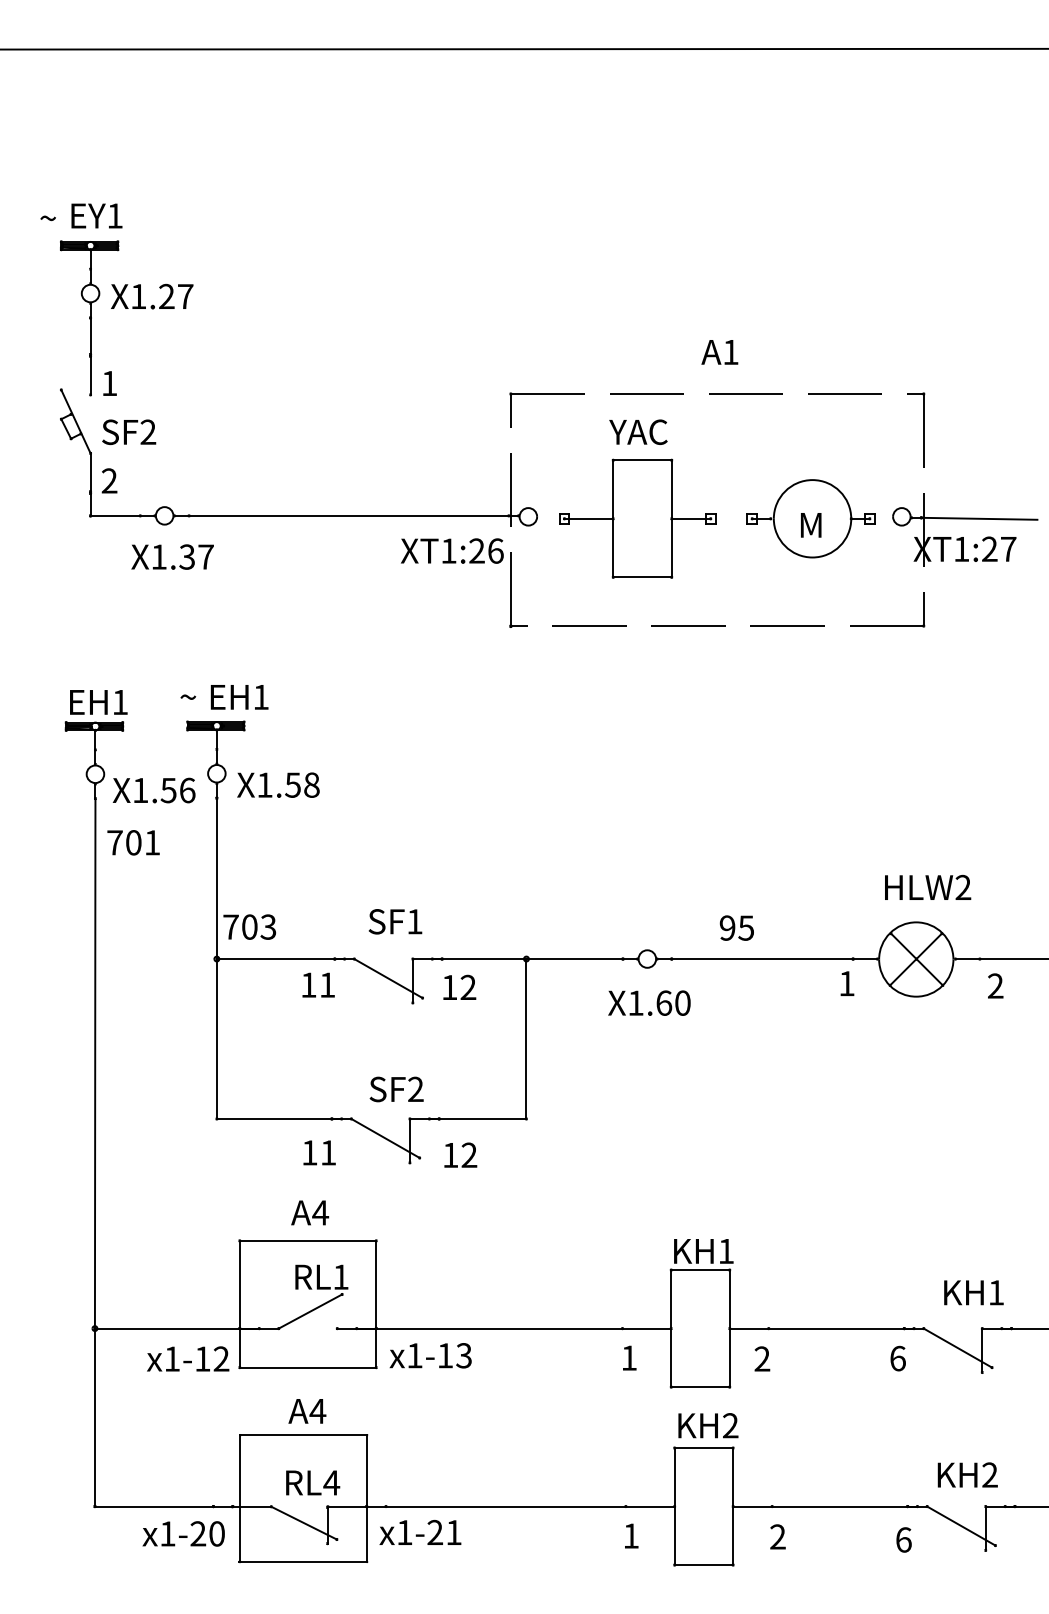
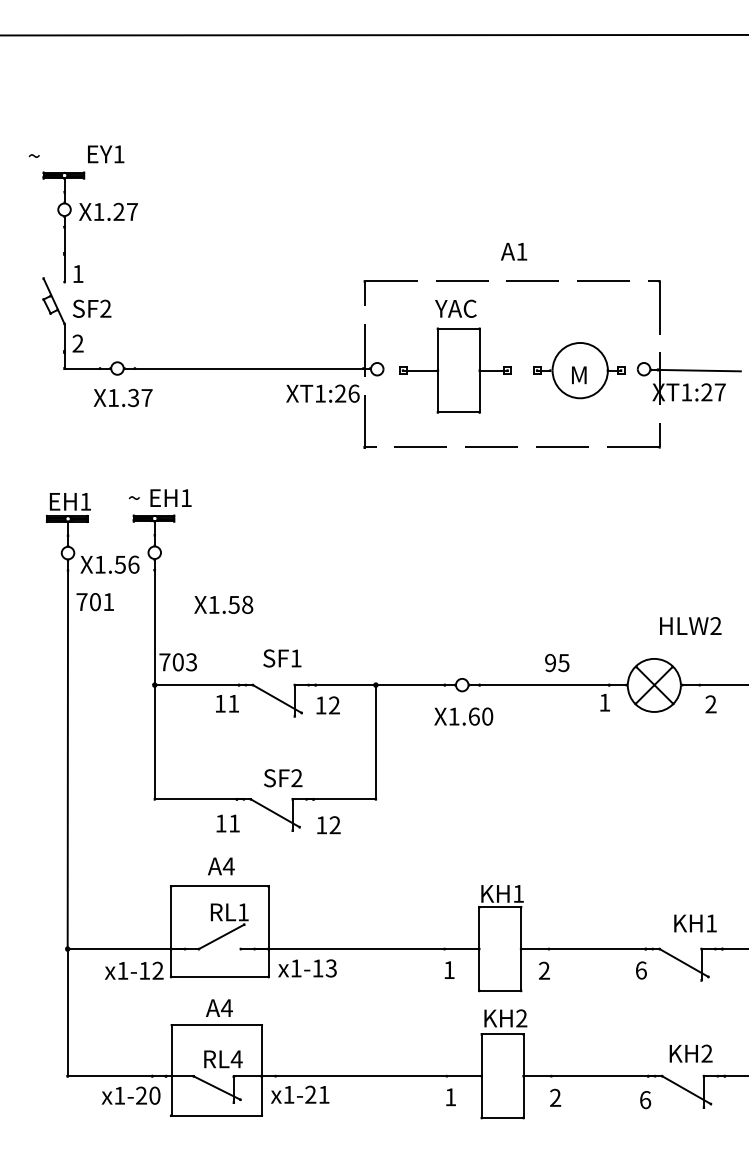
text: (97, 216) -> (106, 154), moved
text: (278, 784) -> (223, 604), moved
text: (927, 886) -> (690, 625), moved
text: (737, 928) -> (557, 663), moved

